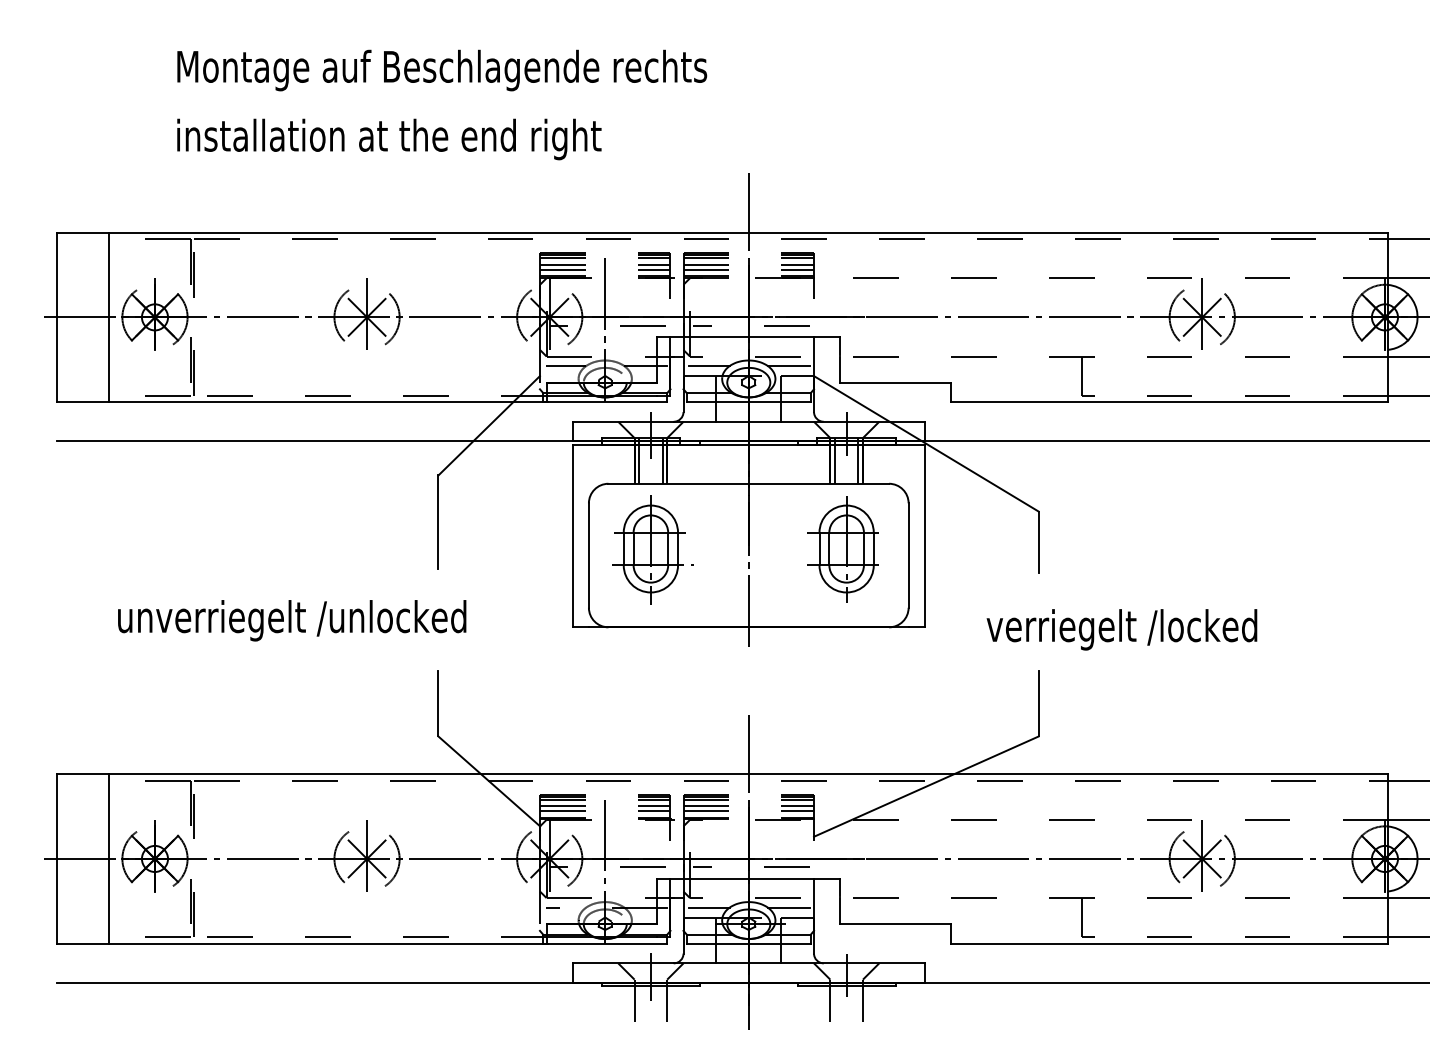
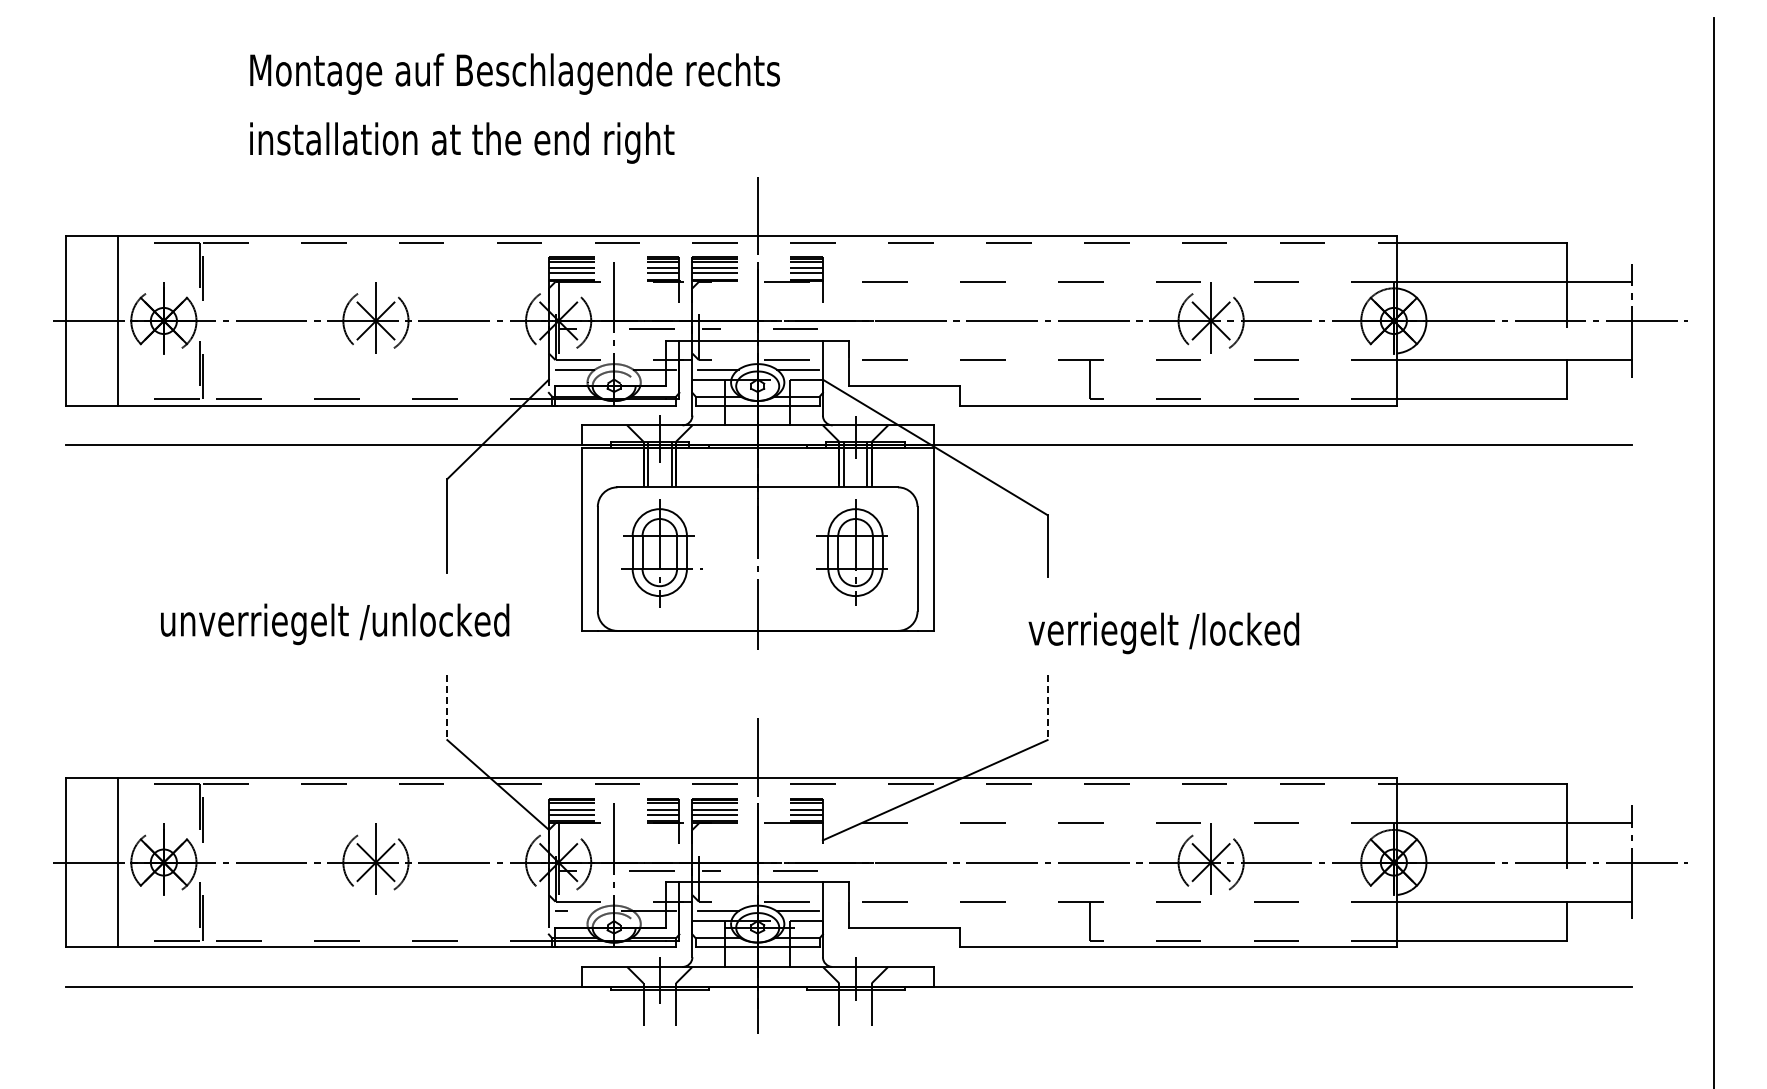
text: (441, 104) -> (514, 108), moved
text: (292, 620) -> (335, 624), moved
text: (1121, 629) -> (1163, 633), moved
line: (438, 703) -> (447, 707), solid -> dashed
line: (1038, 703) -> (1047, 707), solid -> dashed

